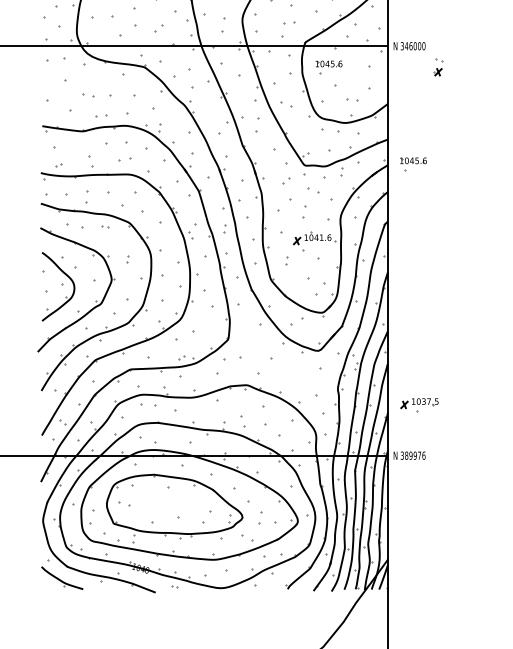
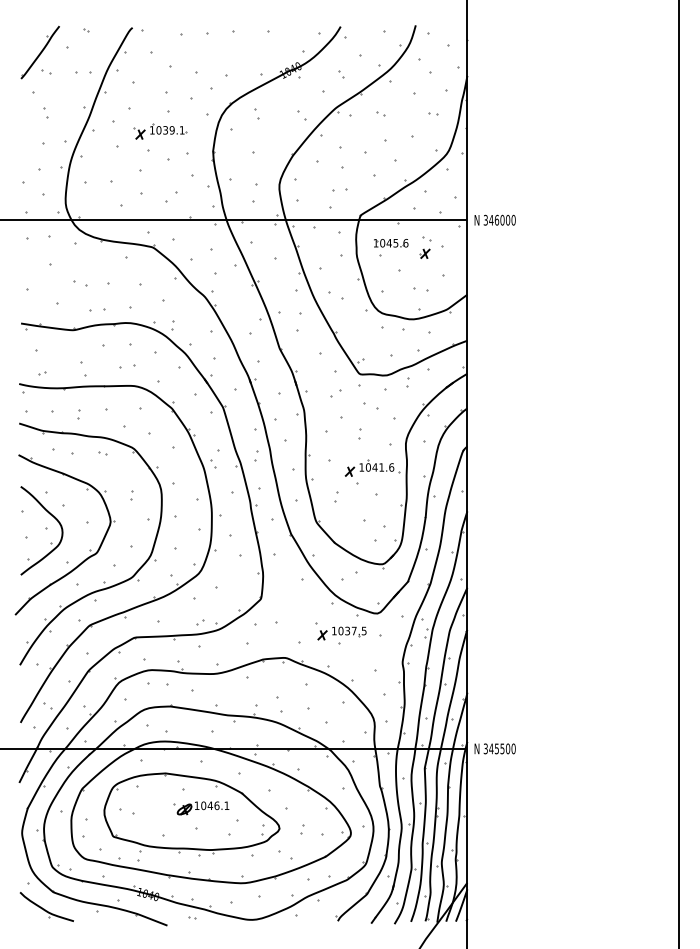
part: (438, 67) -> (425, 247), moved
part: (413, 164) -> (500, 372), removed
part: (86, 196) -> (78, 414), size x0.62
part: (304, 211) -> (359, 433), size x0.62
part: (419, 405) -> (341, 635), moved
text: (415, 455) -> (502, 748), 389976 -> 345500
part: (182, 501) -> (201, 808), added
part: (260, 518) -> (302, 829), size x0.62

